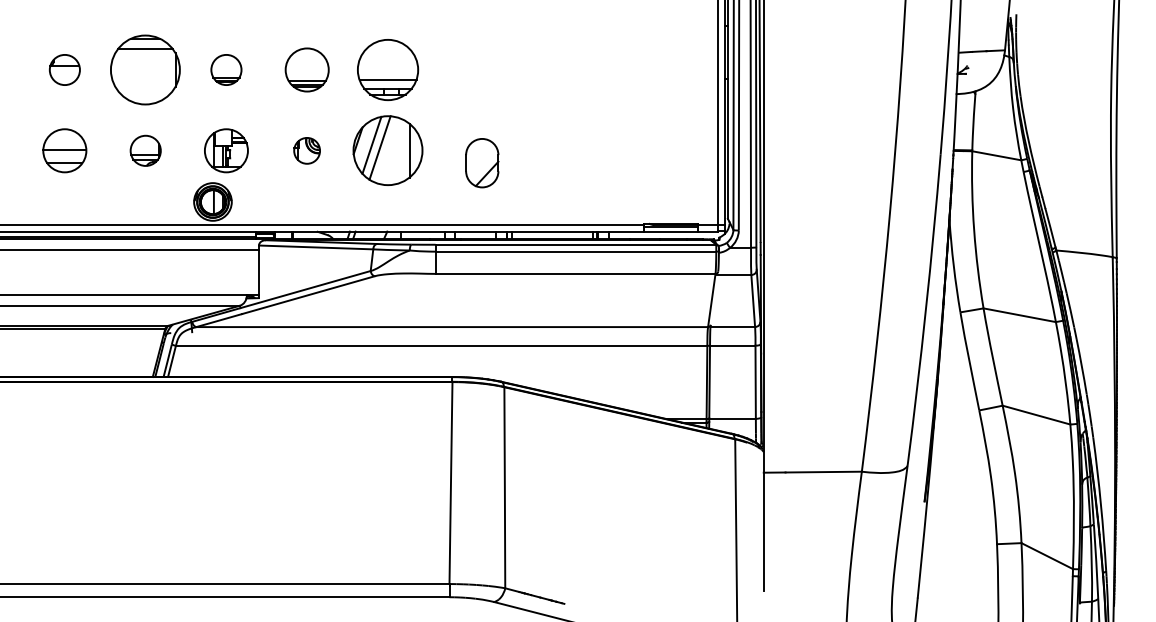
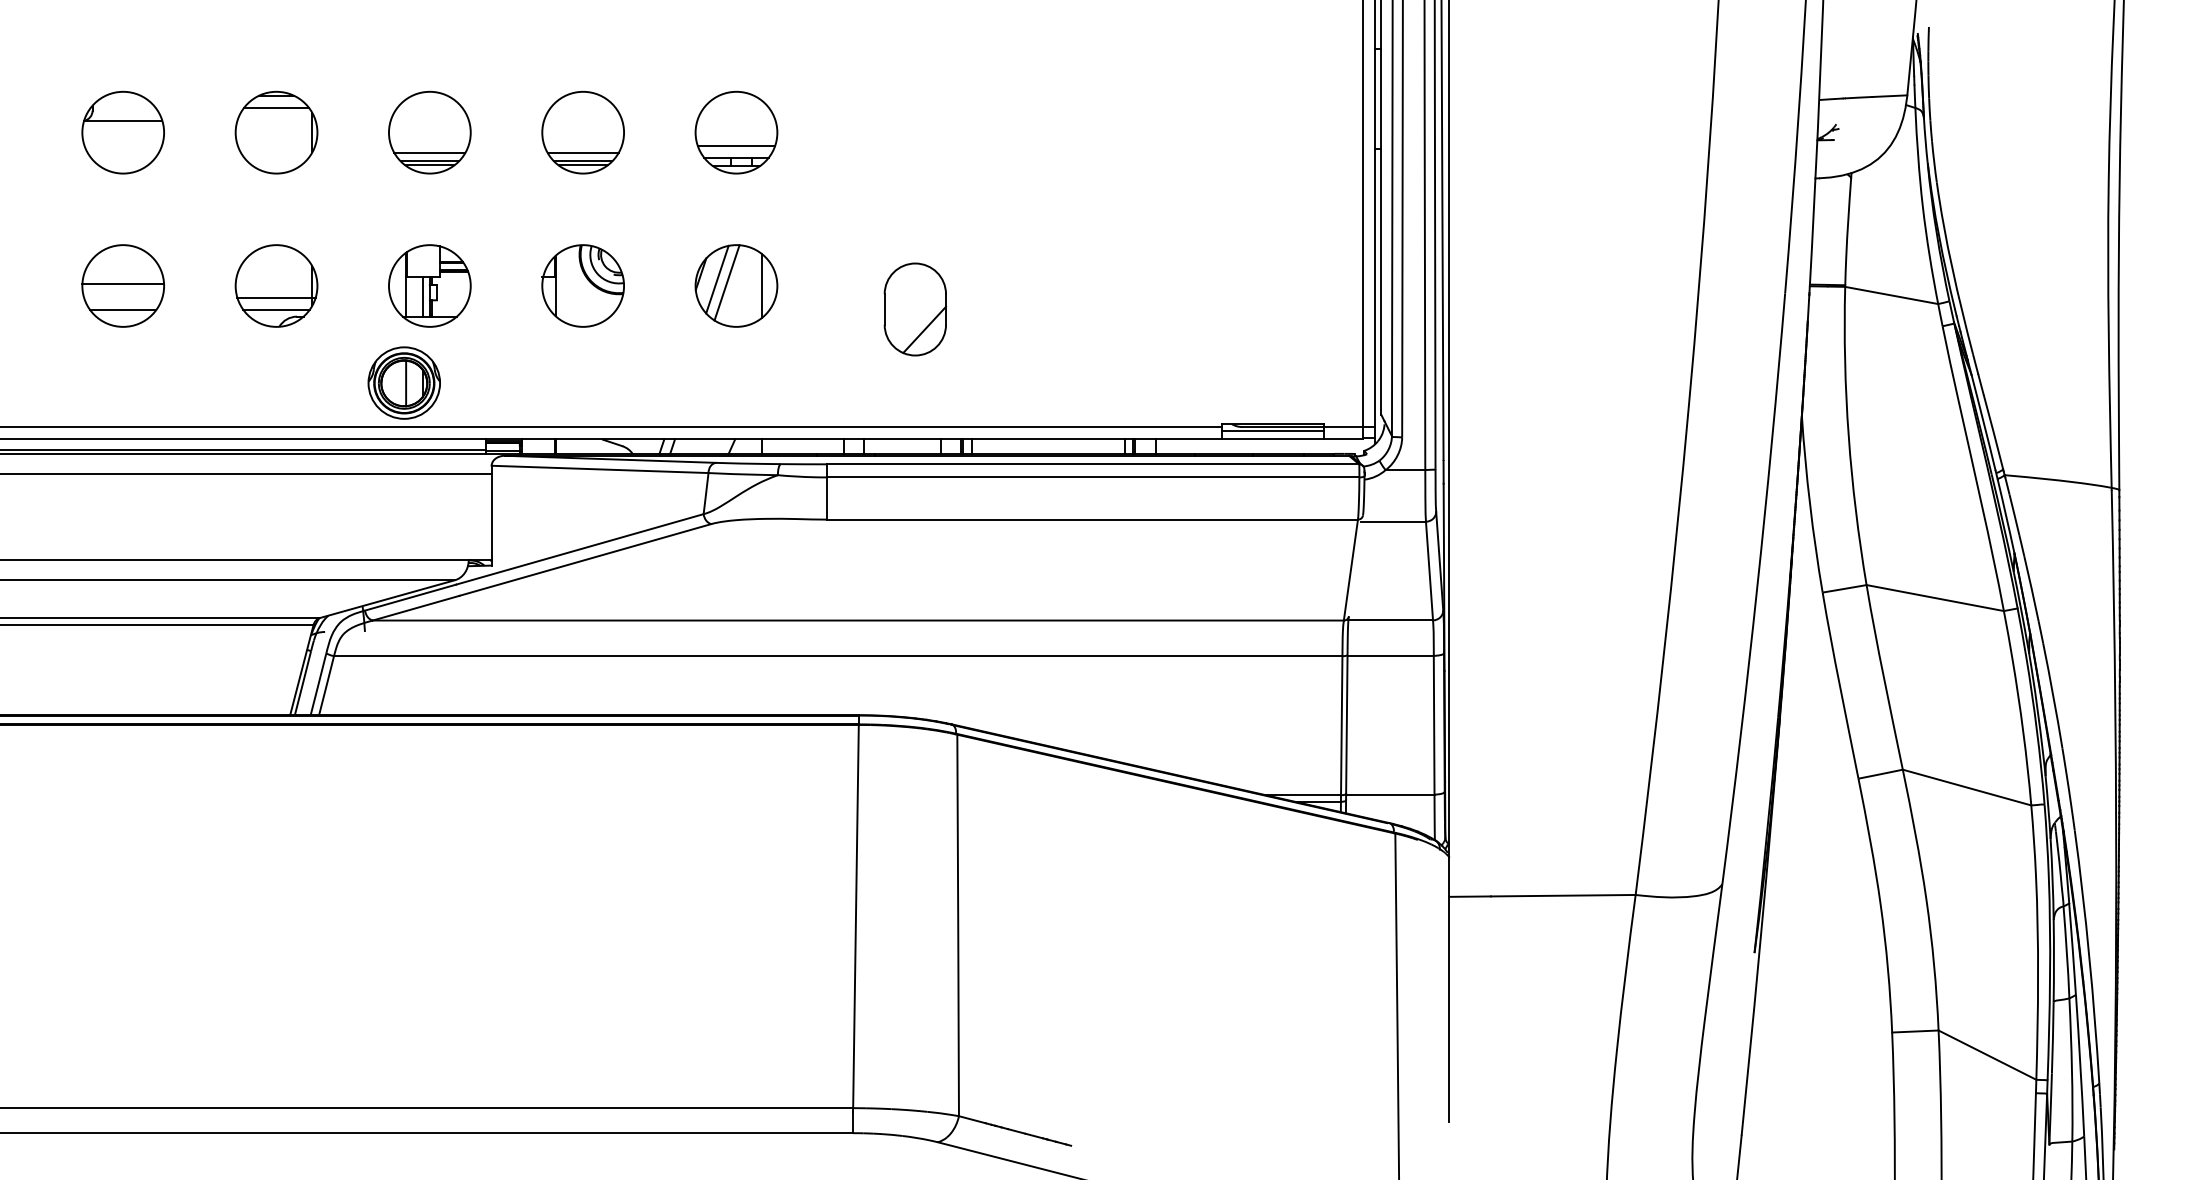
part: (64, 69) -> (122, 131), size x1.43
part: (145, 69) -> (276, 131), size x0.62
part: (226, 69) -> (429, 131), size x1.43
part: (387, 69) -> (735, 131), size x0.71
part: (145, 150) -> (276, 285), size x1.43
part: (306, 150) -> (581, 285), size x1.67
part: (387, 150) -> (735, 285), size x0.62

